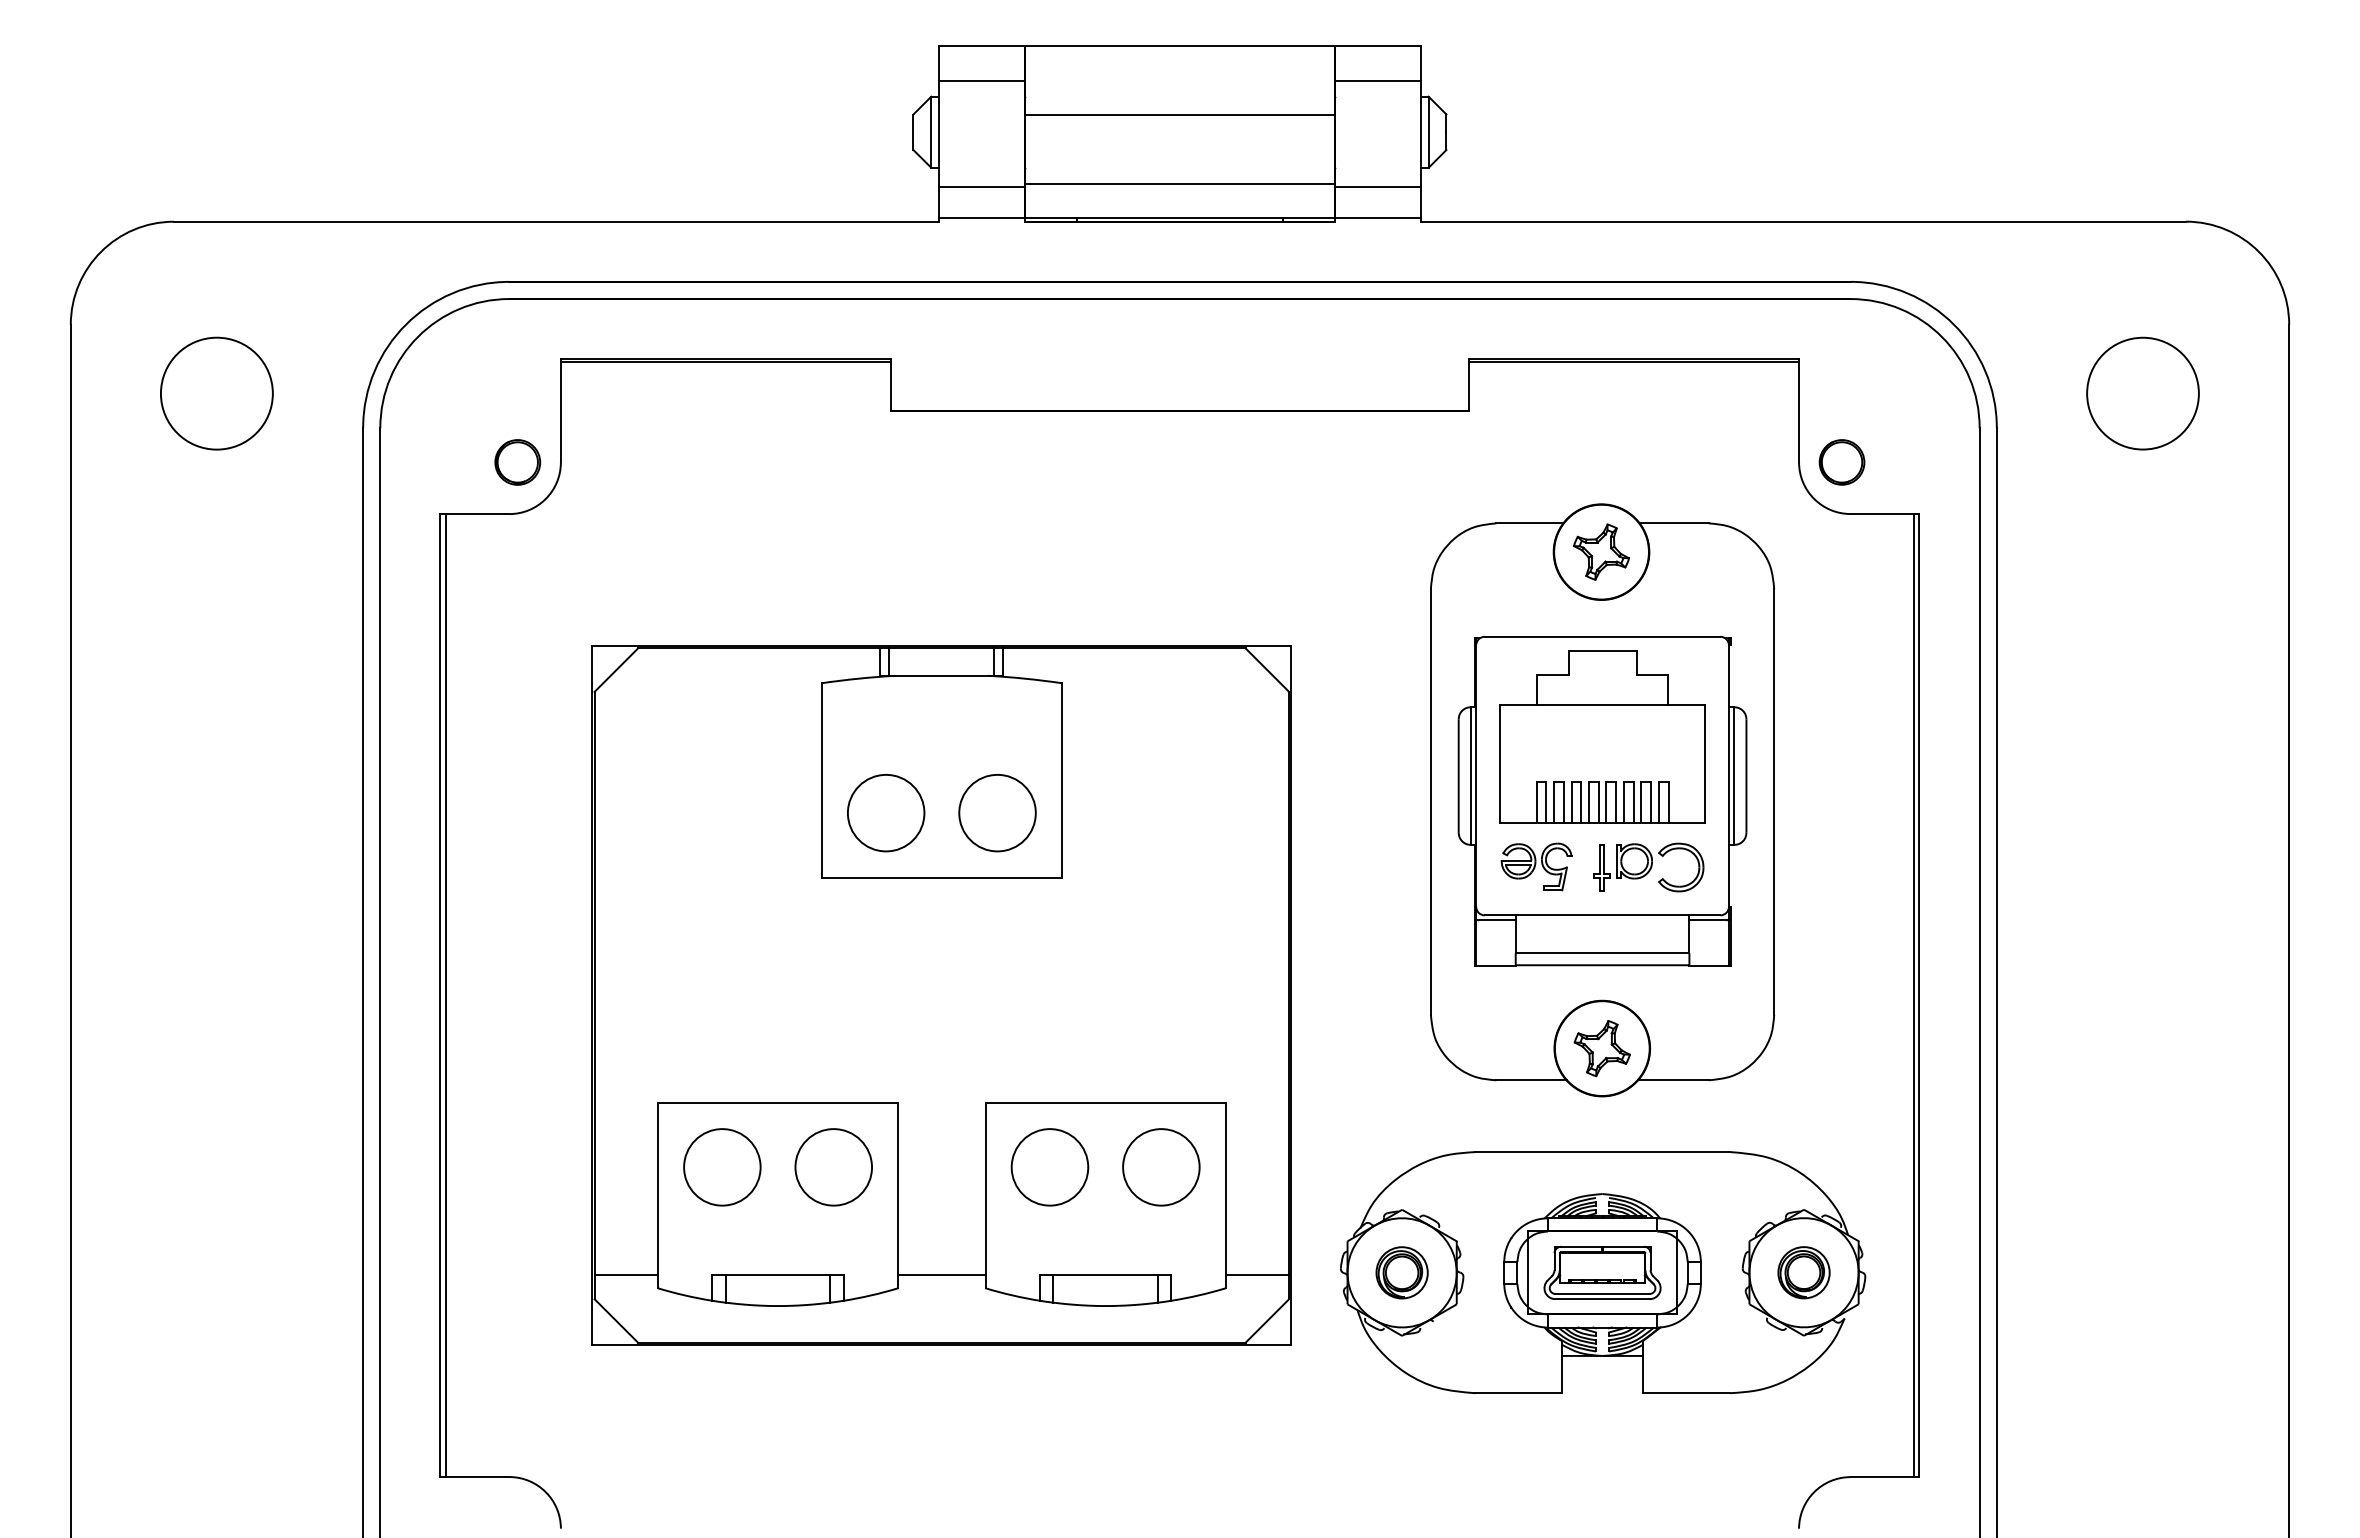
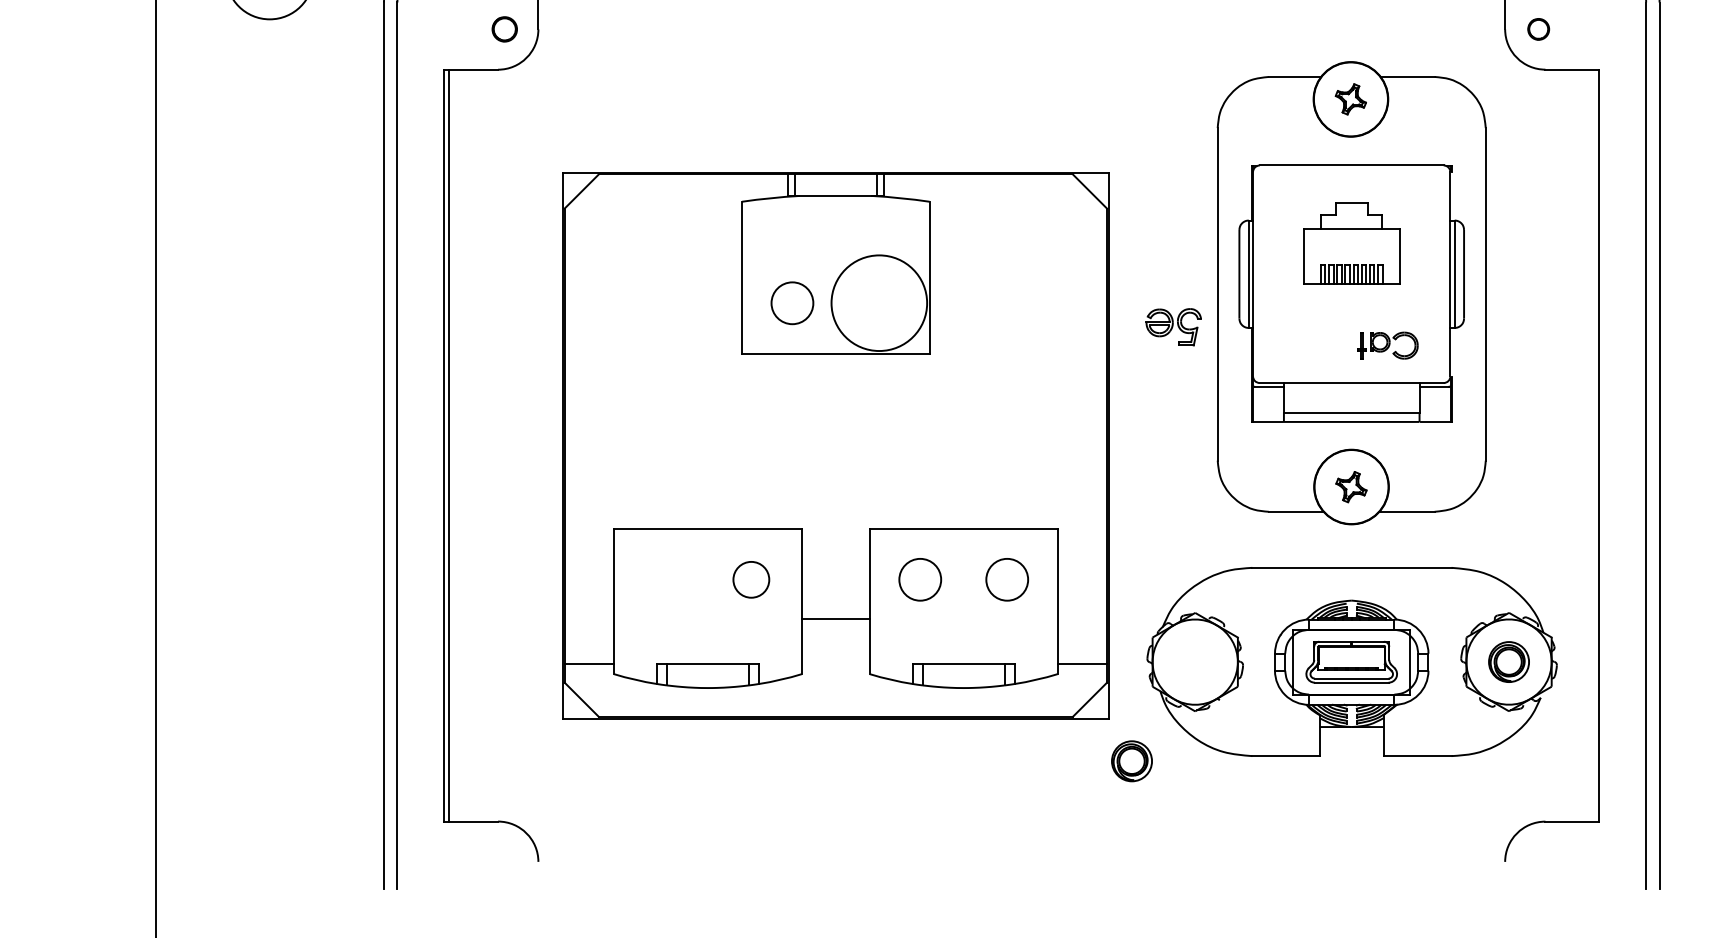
part: (517, 462) -> (504, 29), size x0.7
part: (1841, 462) -> (1538, 29), size x0.6
part: (1601, 551) -> (1350, 98), size x0.7
part: (1602, 736) -> (1351, 243), size x0.6
circle: (997, 812) -> (879, 302), size x1.6
circle: (886, 813) -> (792, 303), size x0.7
part: (1536, 866) -> (1173, 326), moved
part: (1648, 867) -> (1387, 345), size x0.7
line: (1913, 995) -> (1594, 445), removed
part: (1601, 1048) -> (1350, 486), size x0.7
circle: (722, 1167) -> (664, 579), removed
circle: (833, 1167) -> (751, 579), size x0.6
circle: (1049, 1167) -> (919, 579), size x0.7
circle: (1161, 1167) -> (1007, 579), size x0.7
part: (1401, 1272) -> (1131, 761), moved
line: (941, 1275) -> (835, 619), moved

